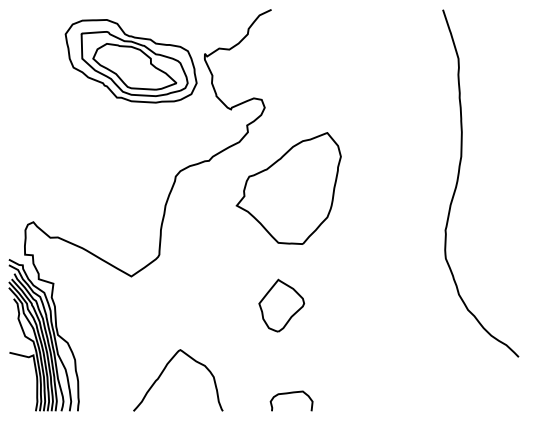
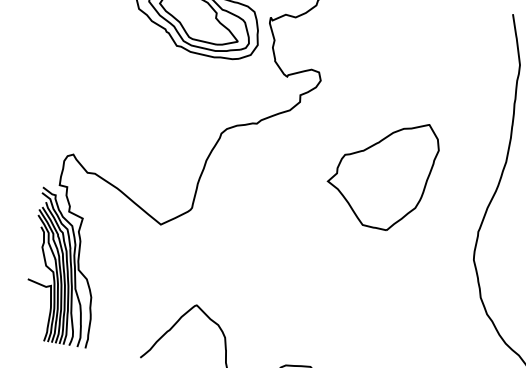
part: (288, 188) -> (381, 173), moved
part: (281, 305) -> (303, 278), removed

